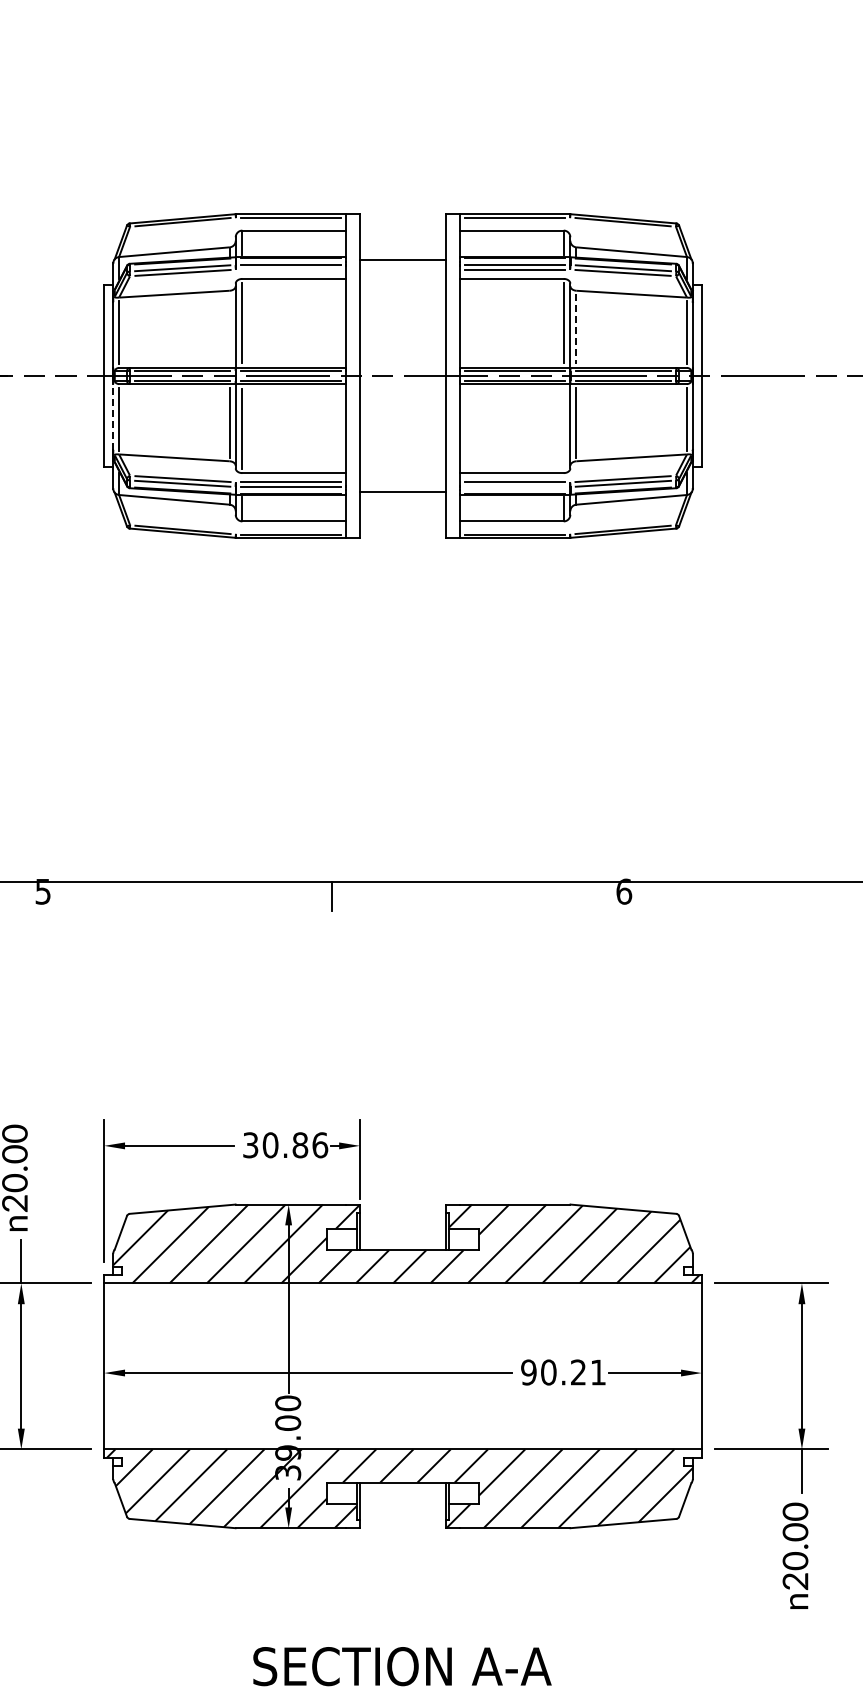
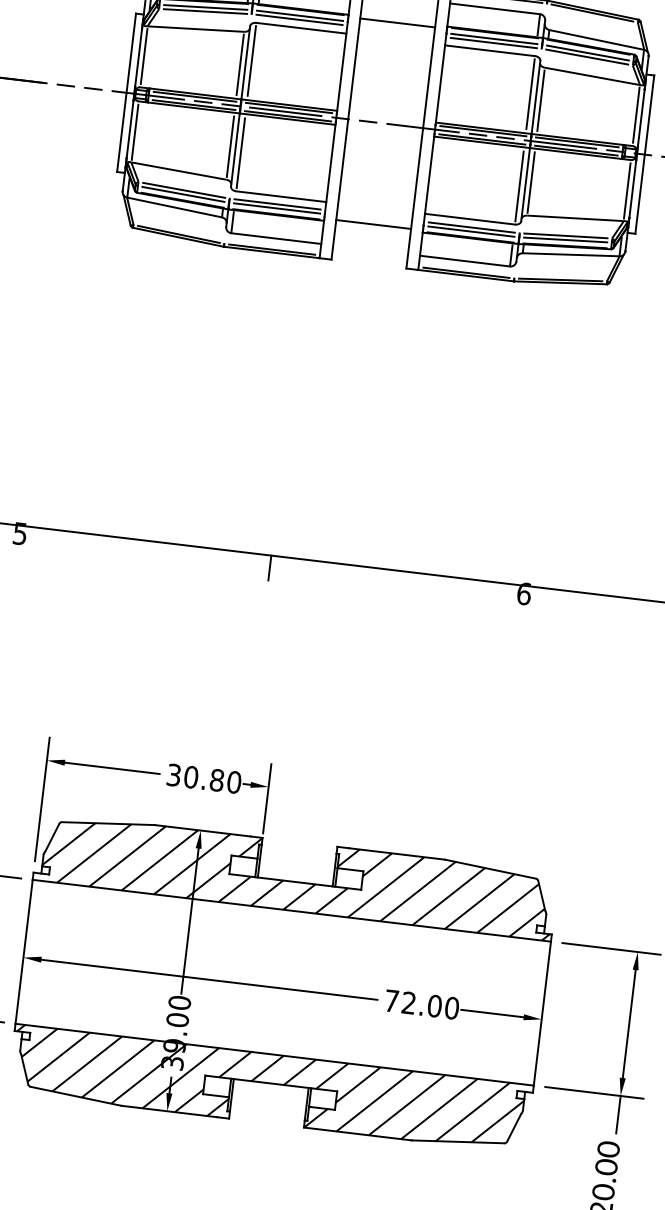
line: (290, 269) -> (299, 19), added
line: (229, 328) -> (240, 64), added
line: (576, 328) -> (541, 100), dashed -> solid
line: (113, 417) -> (130, 129), dashed -> solid
line: (563, 429) -> (519, 186), added
line: (514, 487) -> (470, 231), added
text: (320, 1145) -> (234, 782), 30.86 -> 30.80
text: (563, 1372) -> (421, 1004), 90.21 -> 72.00

